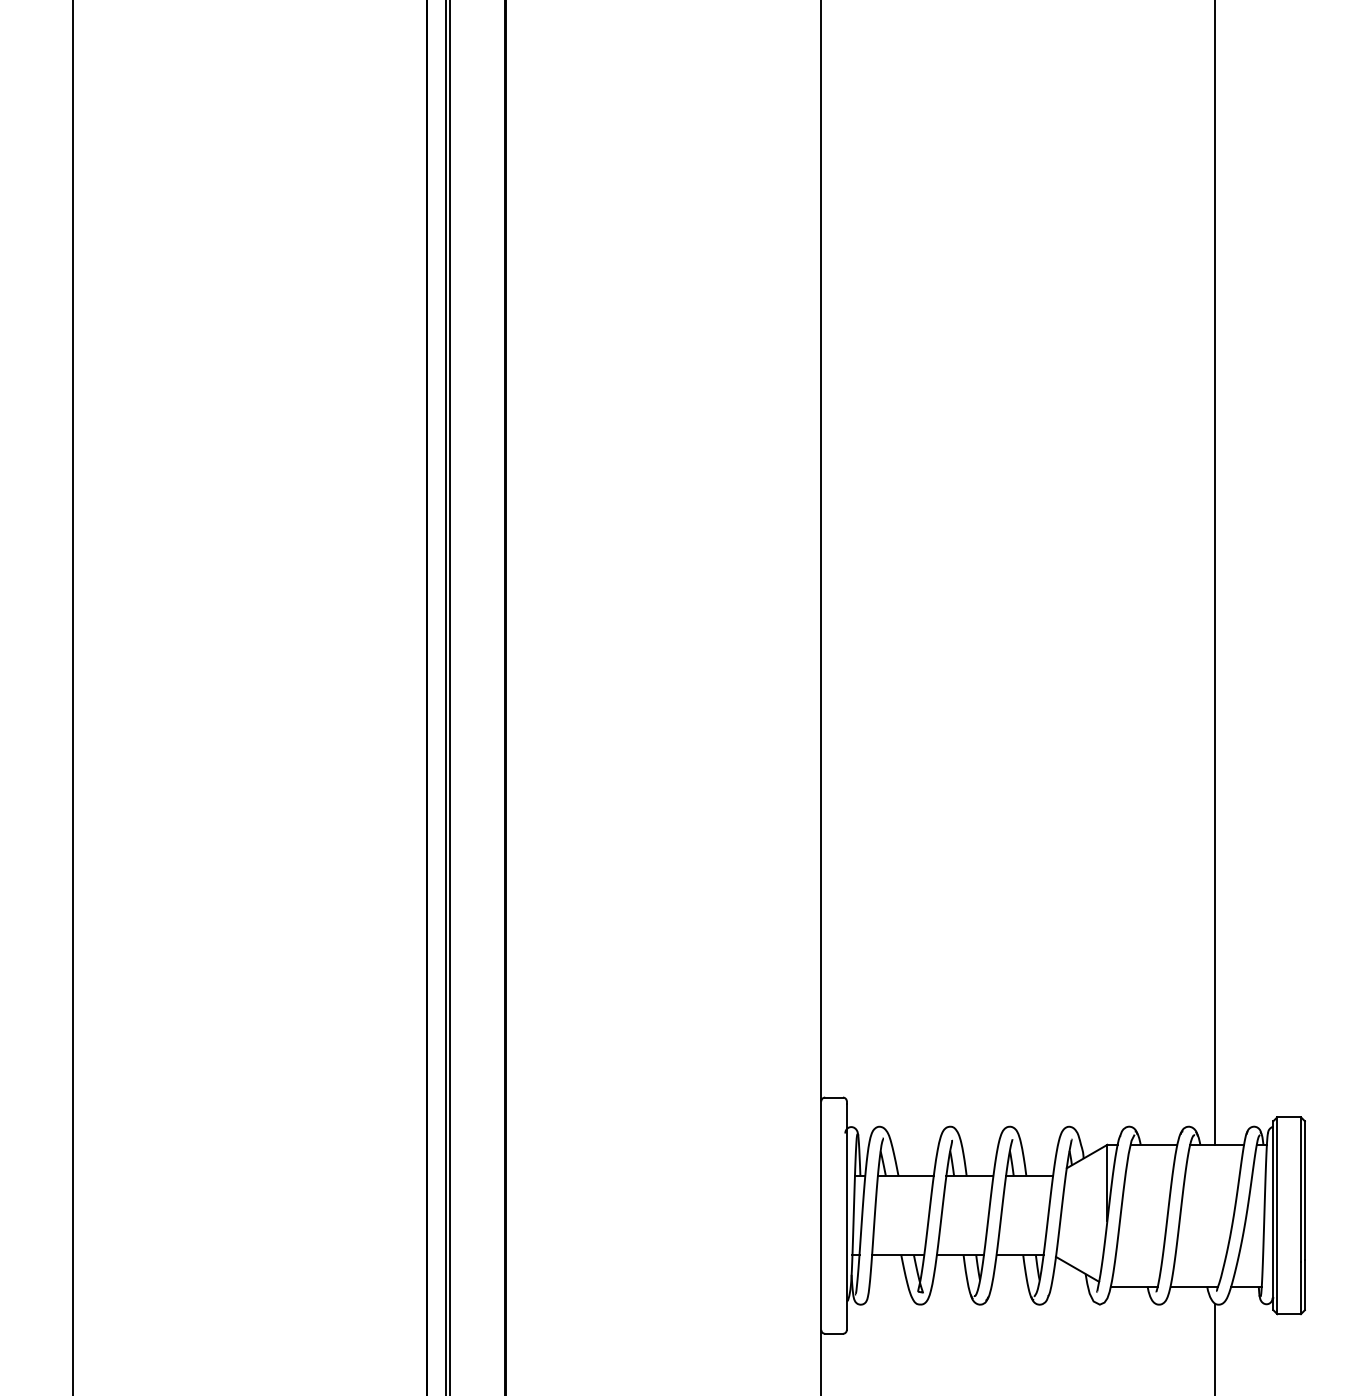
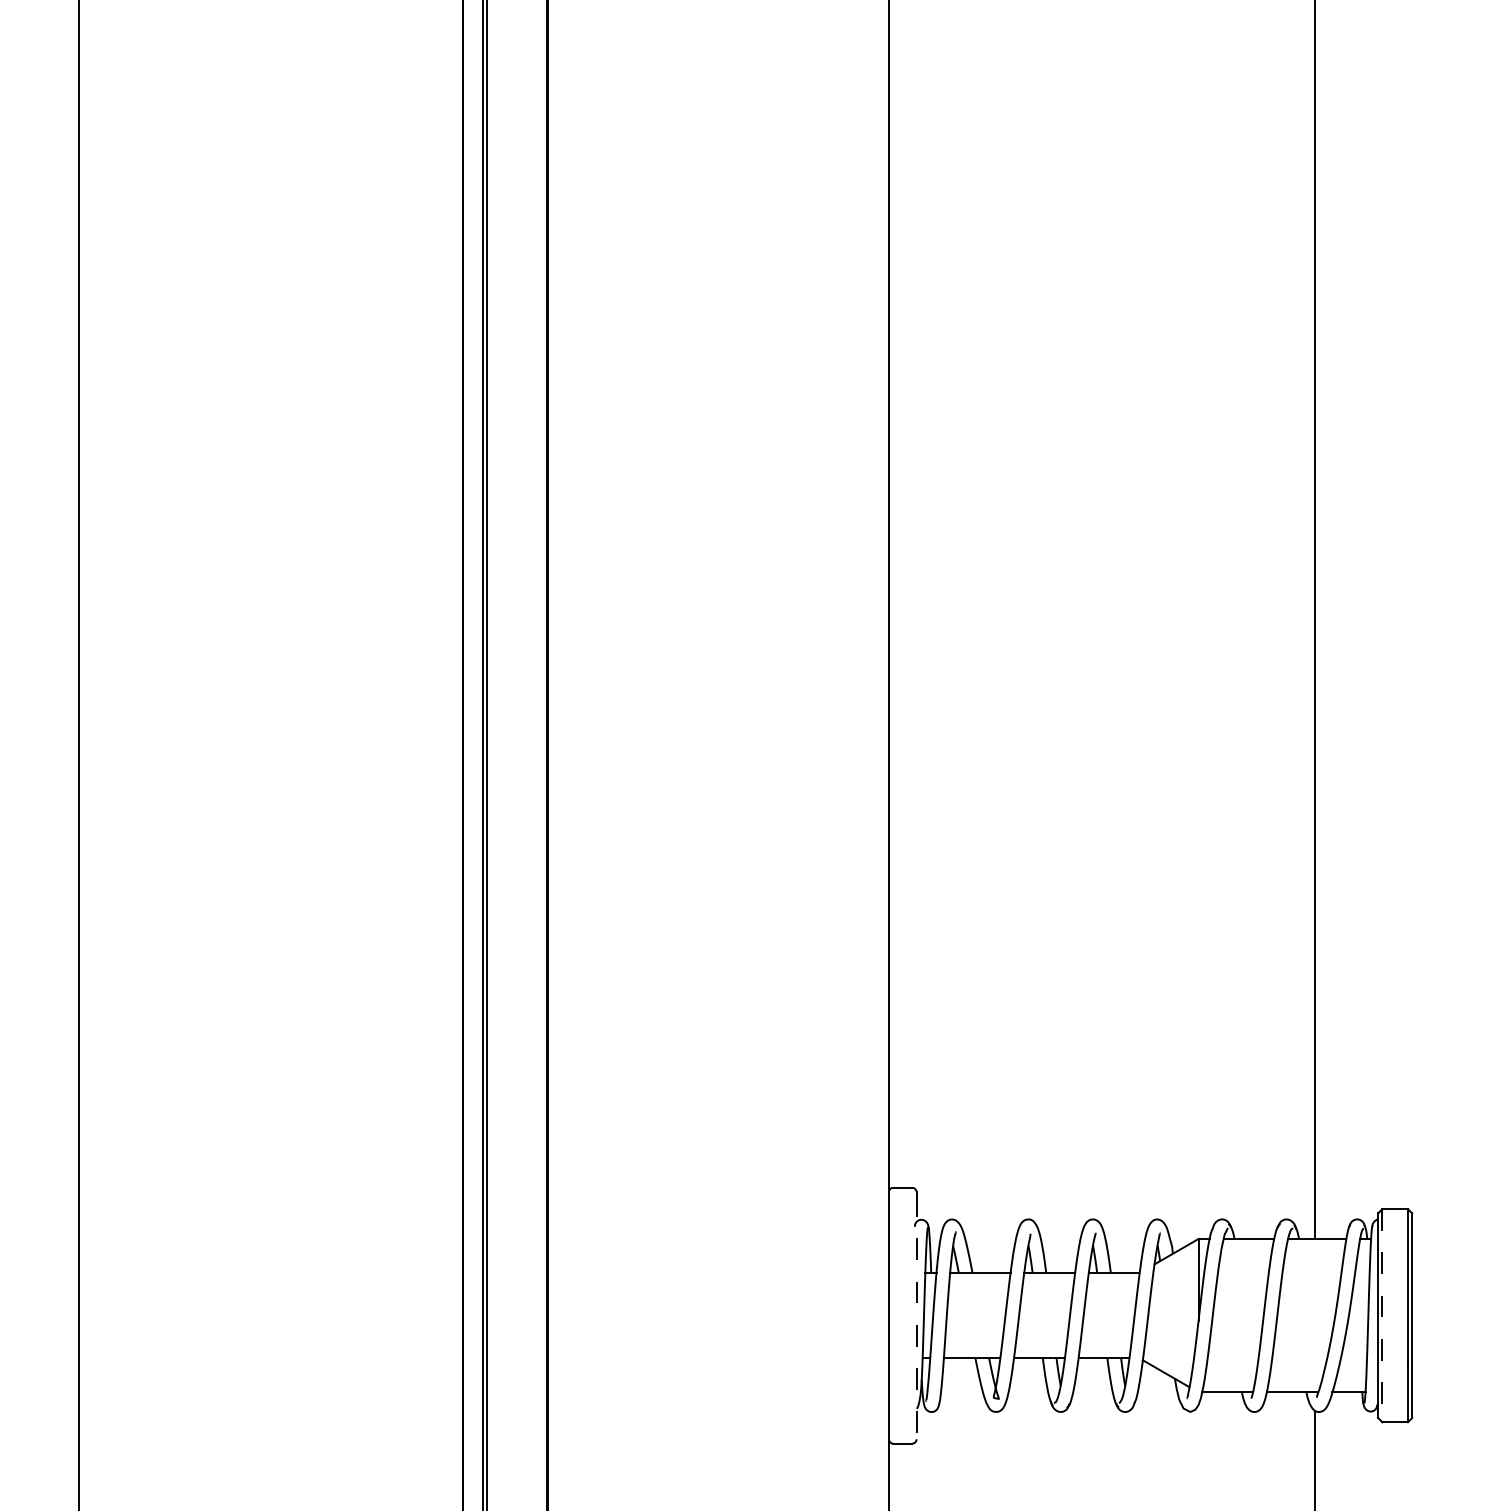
line: (1277, 1216) -> (1382, 1316), solid -> dashed
line: (846, 1217) -> (916, 1317), solid -> dashed

